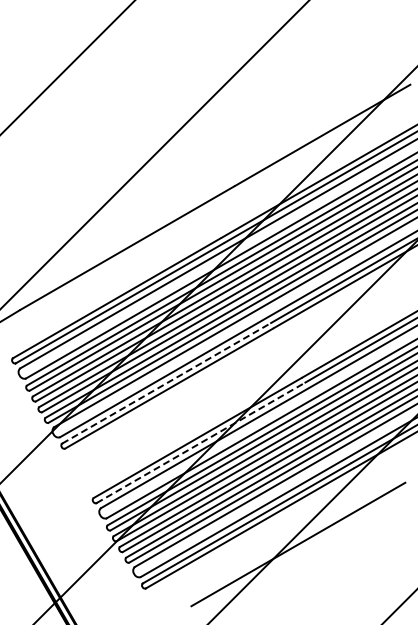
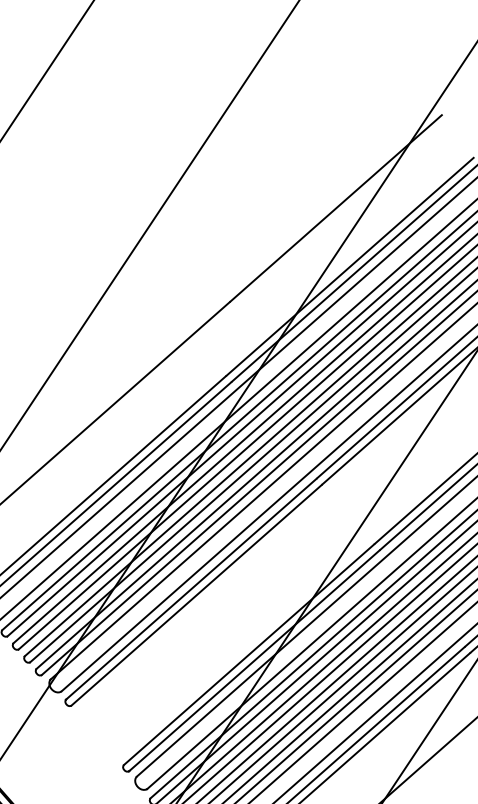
line: (166, 383) -> (191, 589), dashed -> solid
line: (201, 442) -> (255, 659), dashed -> solid

